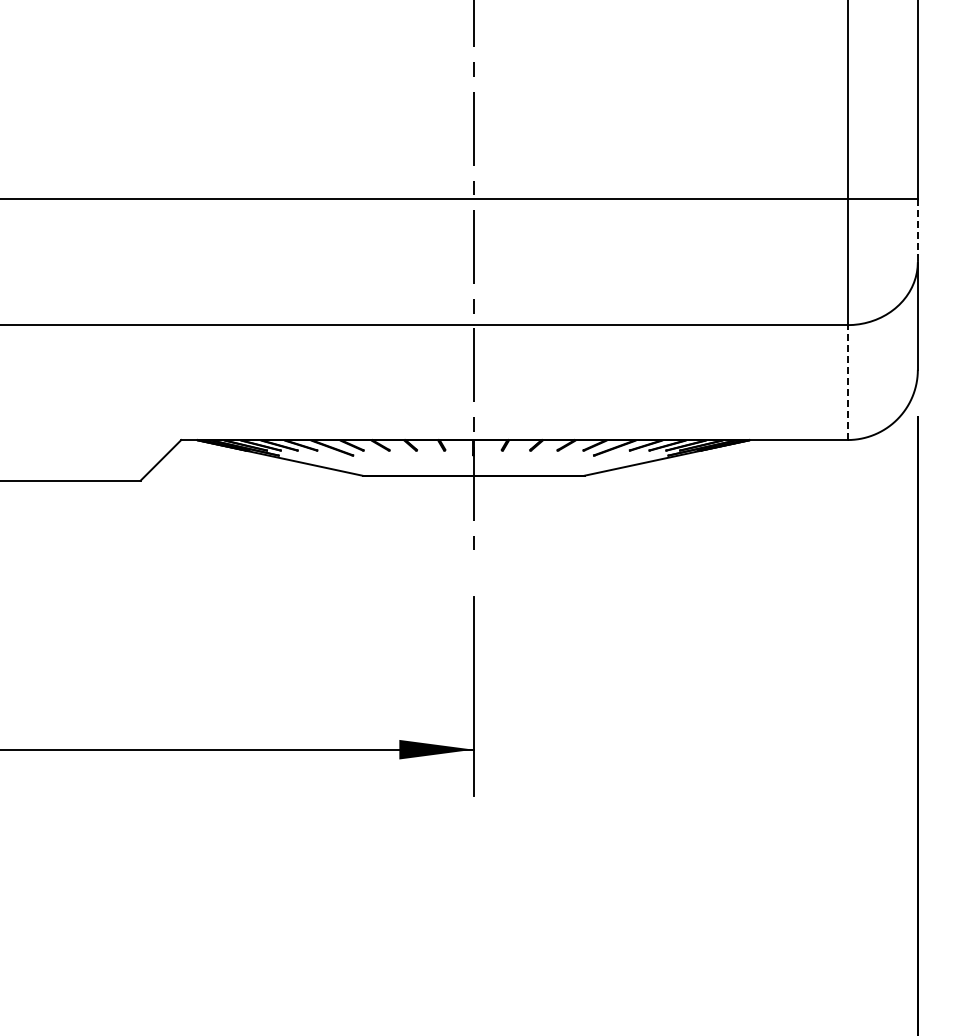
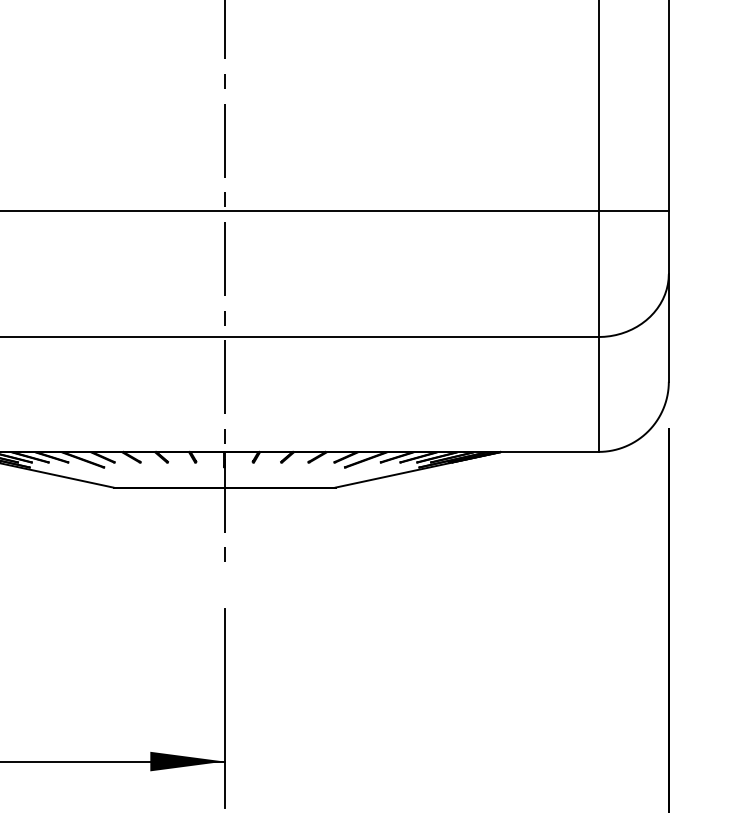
line: (917, 231) -> (668, 243), dashed -> solid
line: (847, 382) -> (598, 394), dashed -> solid

